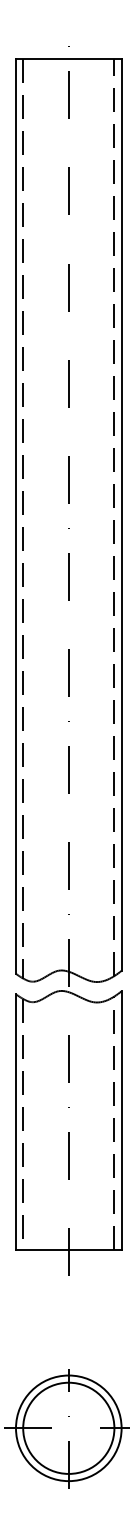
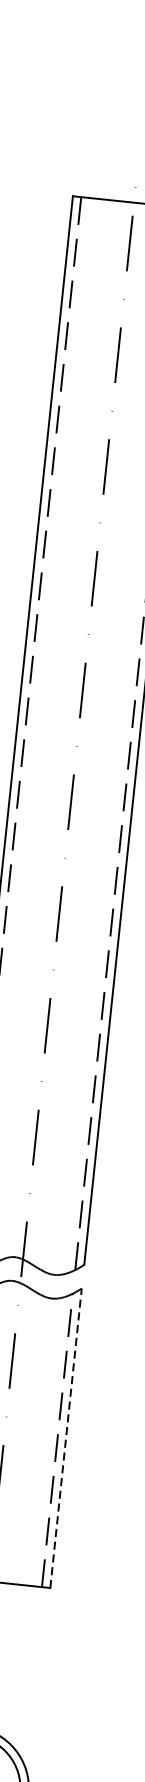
line: (121, 1120) -> (65, 1438), solid -> dashed

